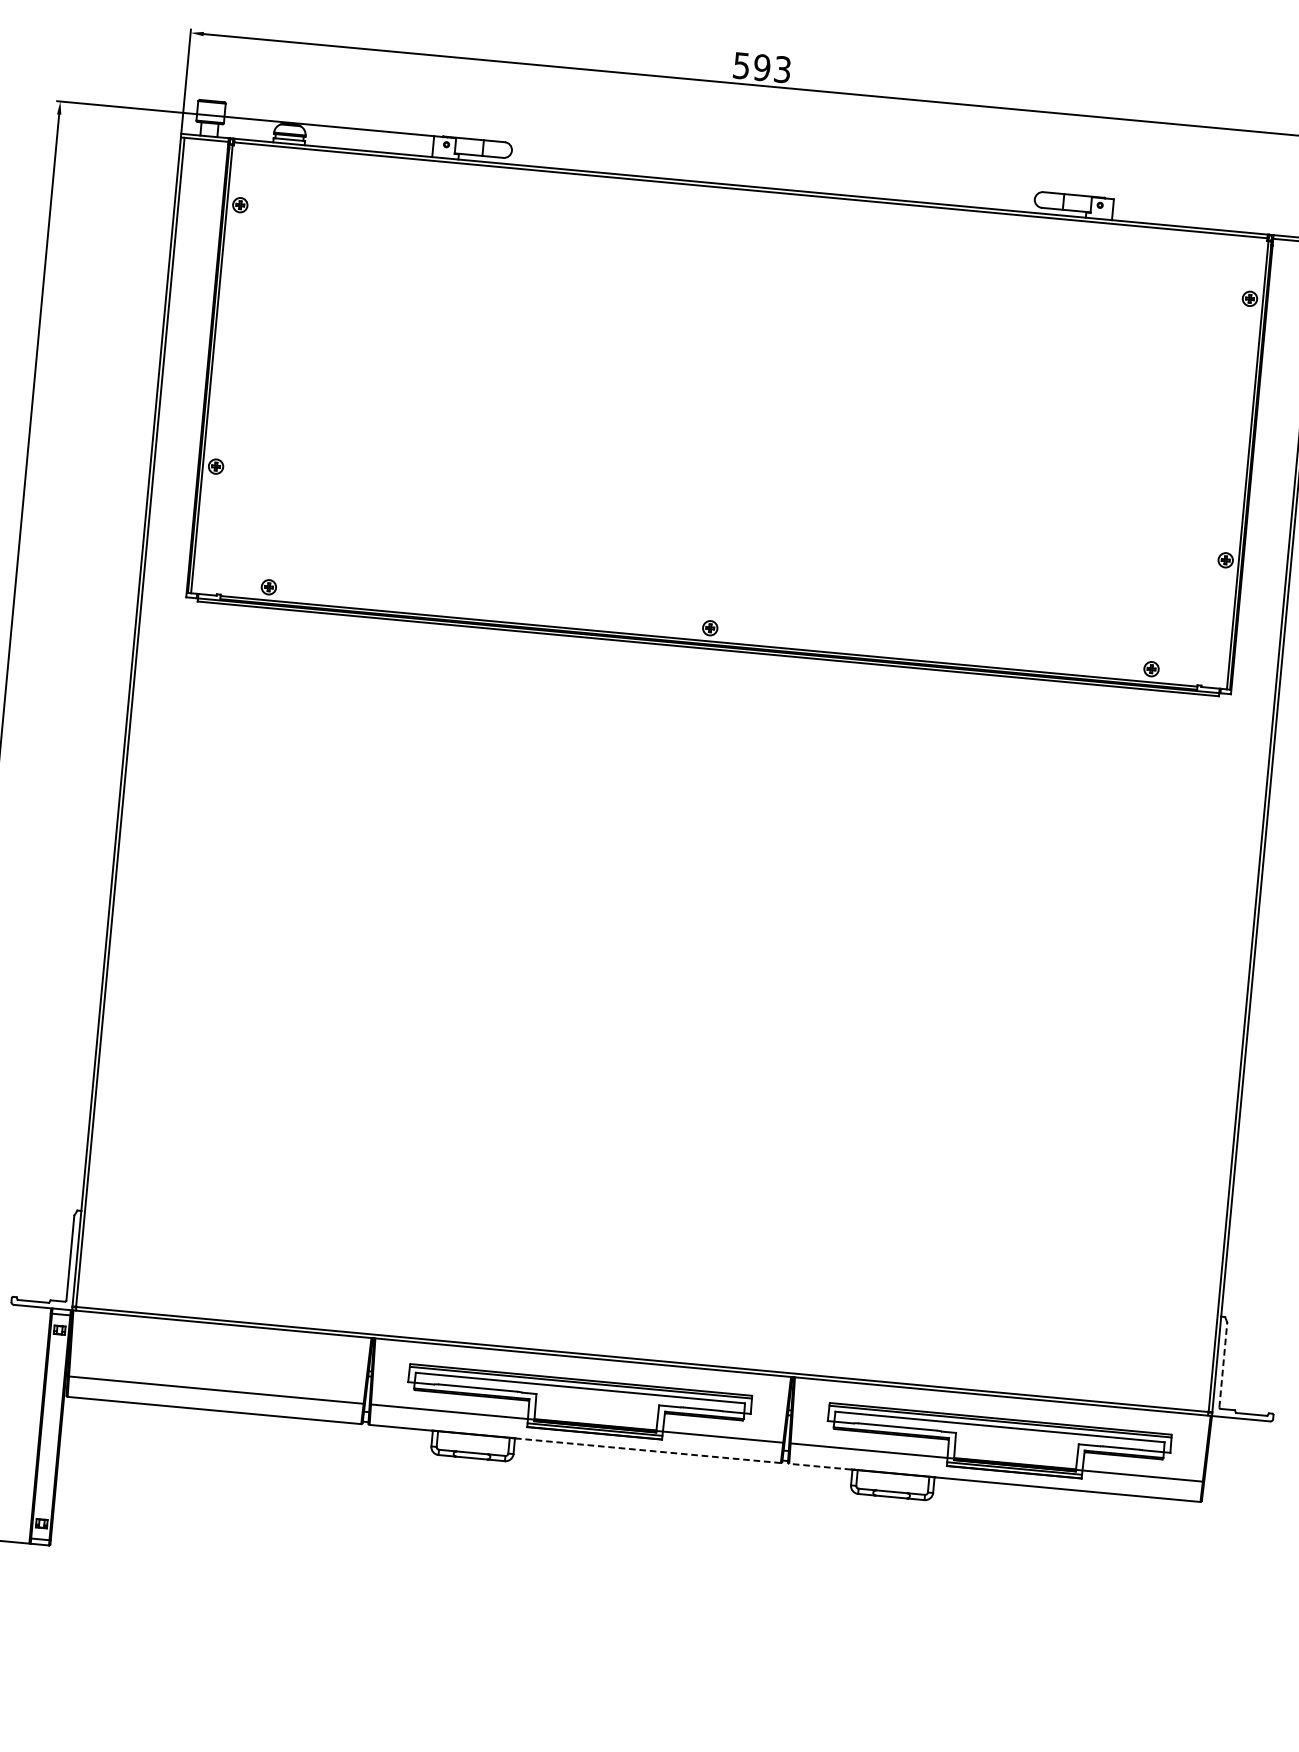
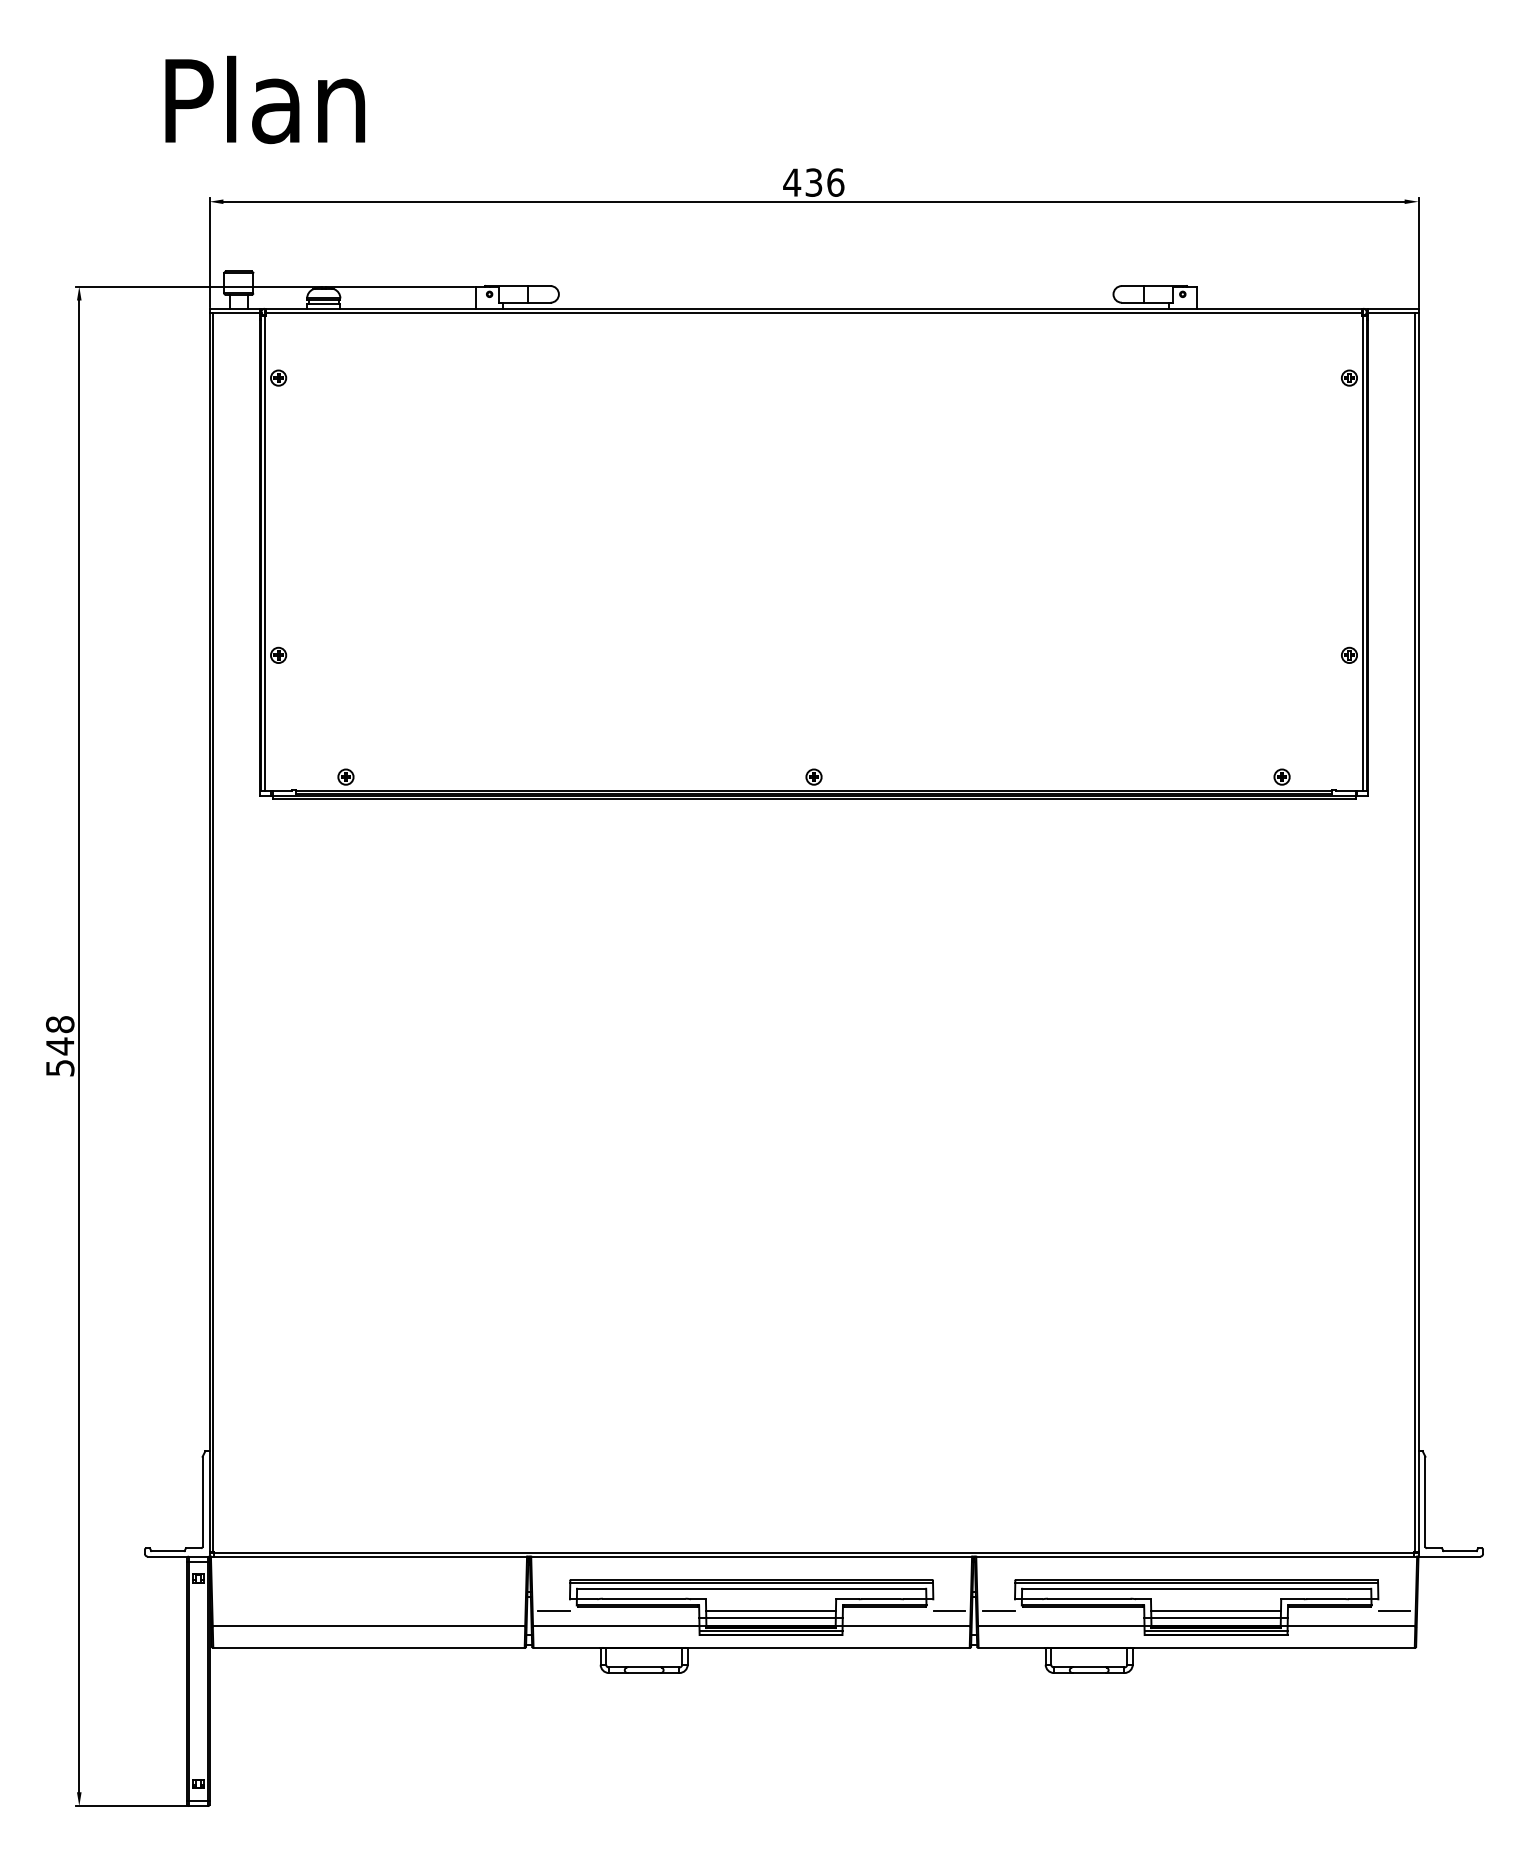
text: (761, 67) -> (813, 182), 593 -> 436
line: (1223, 1364) -> (1425, 1501), dashed -> solid
line: (391, 1391) -> (553, 1610), added
line: (596, 1410) -> (770, 1610), added
line: (595, 1416) -> (770, 1617), added
line: (765, 1425) -> (949, 1610), added
line: (811, 1430) -> (998, 1610), added
line: (1016, 1449) -> (1216, 1610), added
line: (647, 1451) -> (828, 1648), dashed -> solid
line: (1015, 1455) -> (1215, 1617), added
line: (1184, 1464) -> (1394, 1610), added
line: (820, 1467) -> (1011, 1648), dashed -> solid

